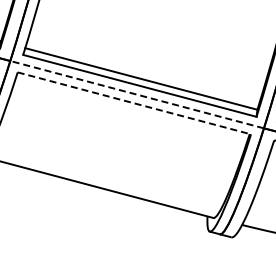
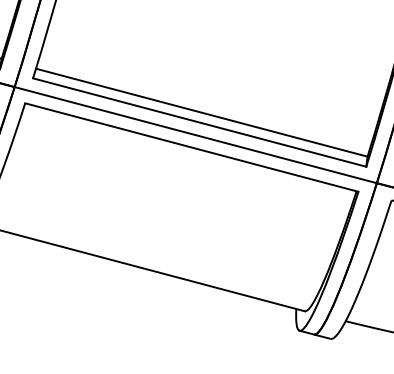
line: (136, 94) -> (194, 134), dashed -> solid
line: (134, 103) -> (192, 147), dashed -> solid

